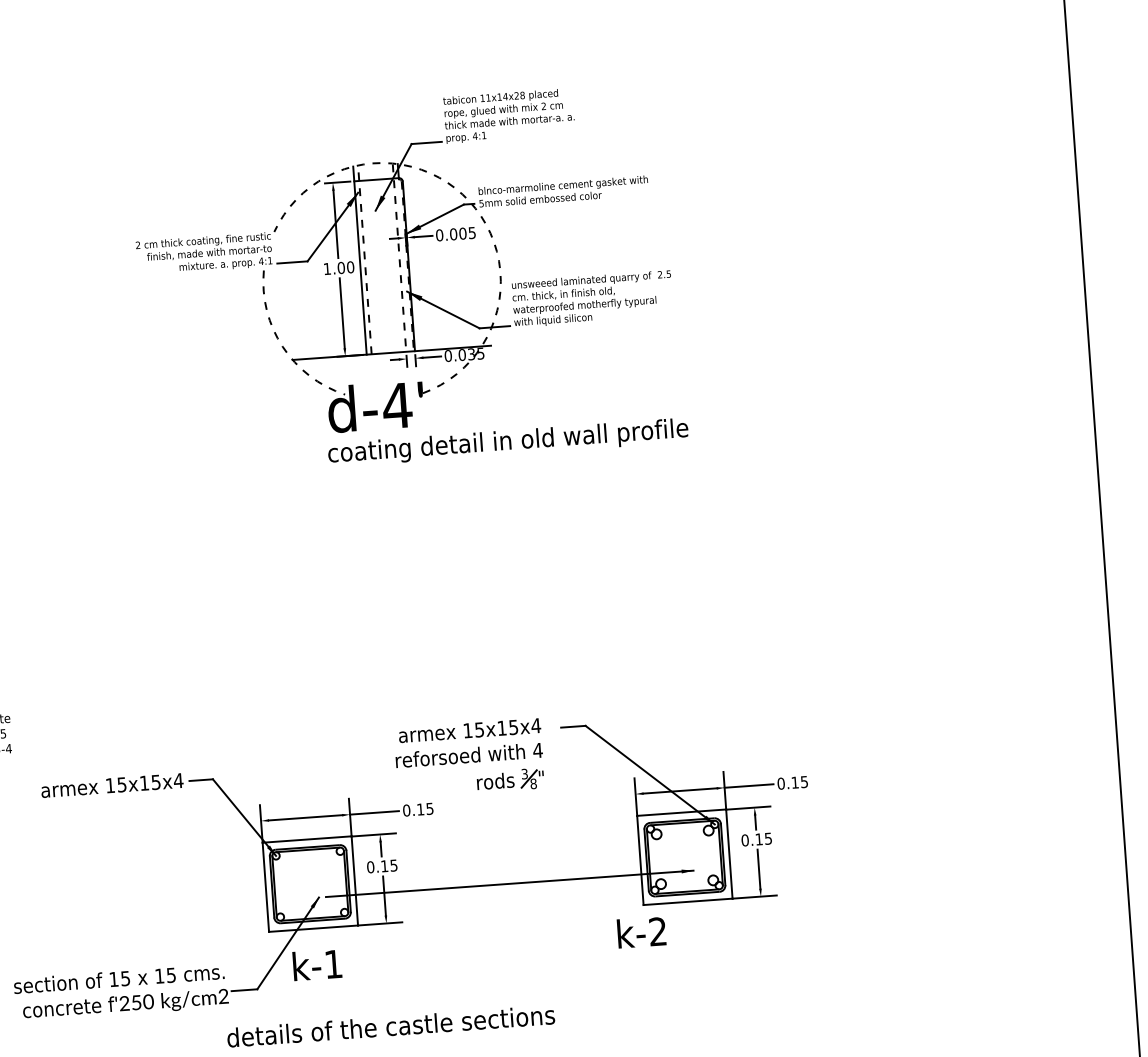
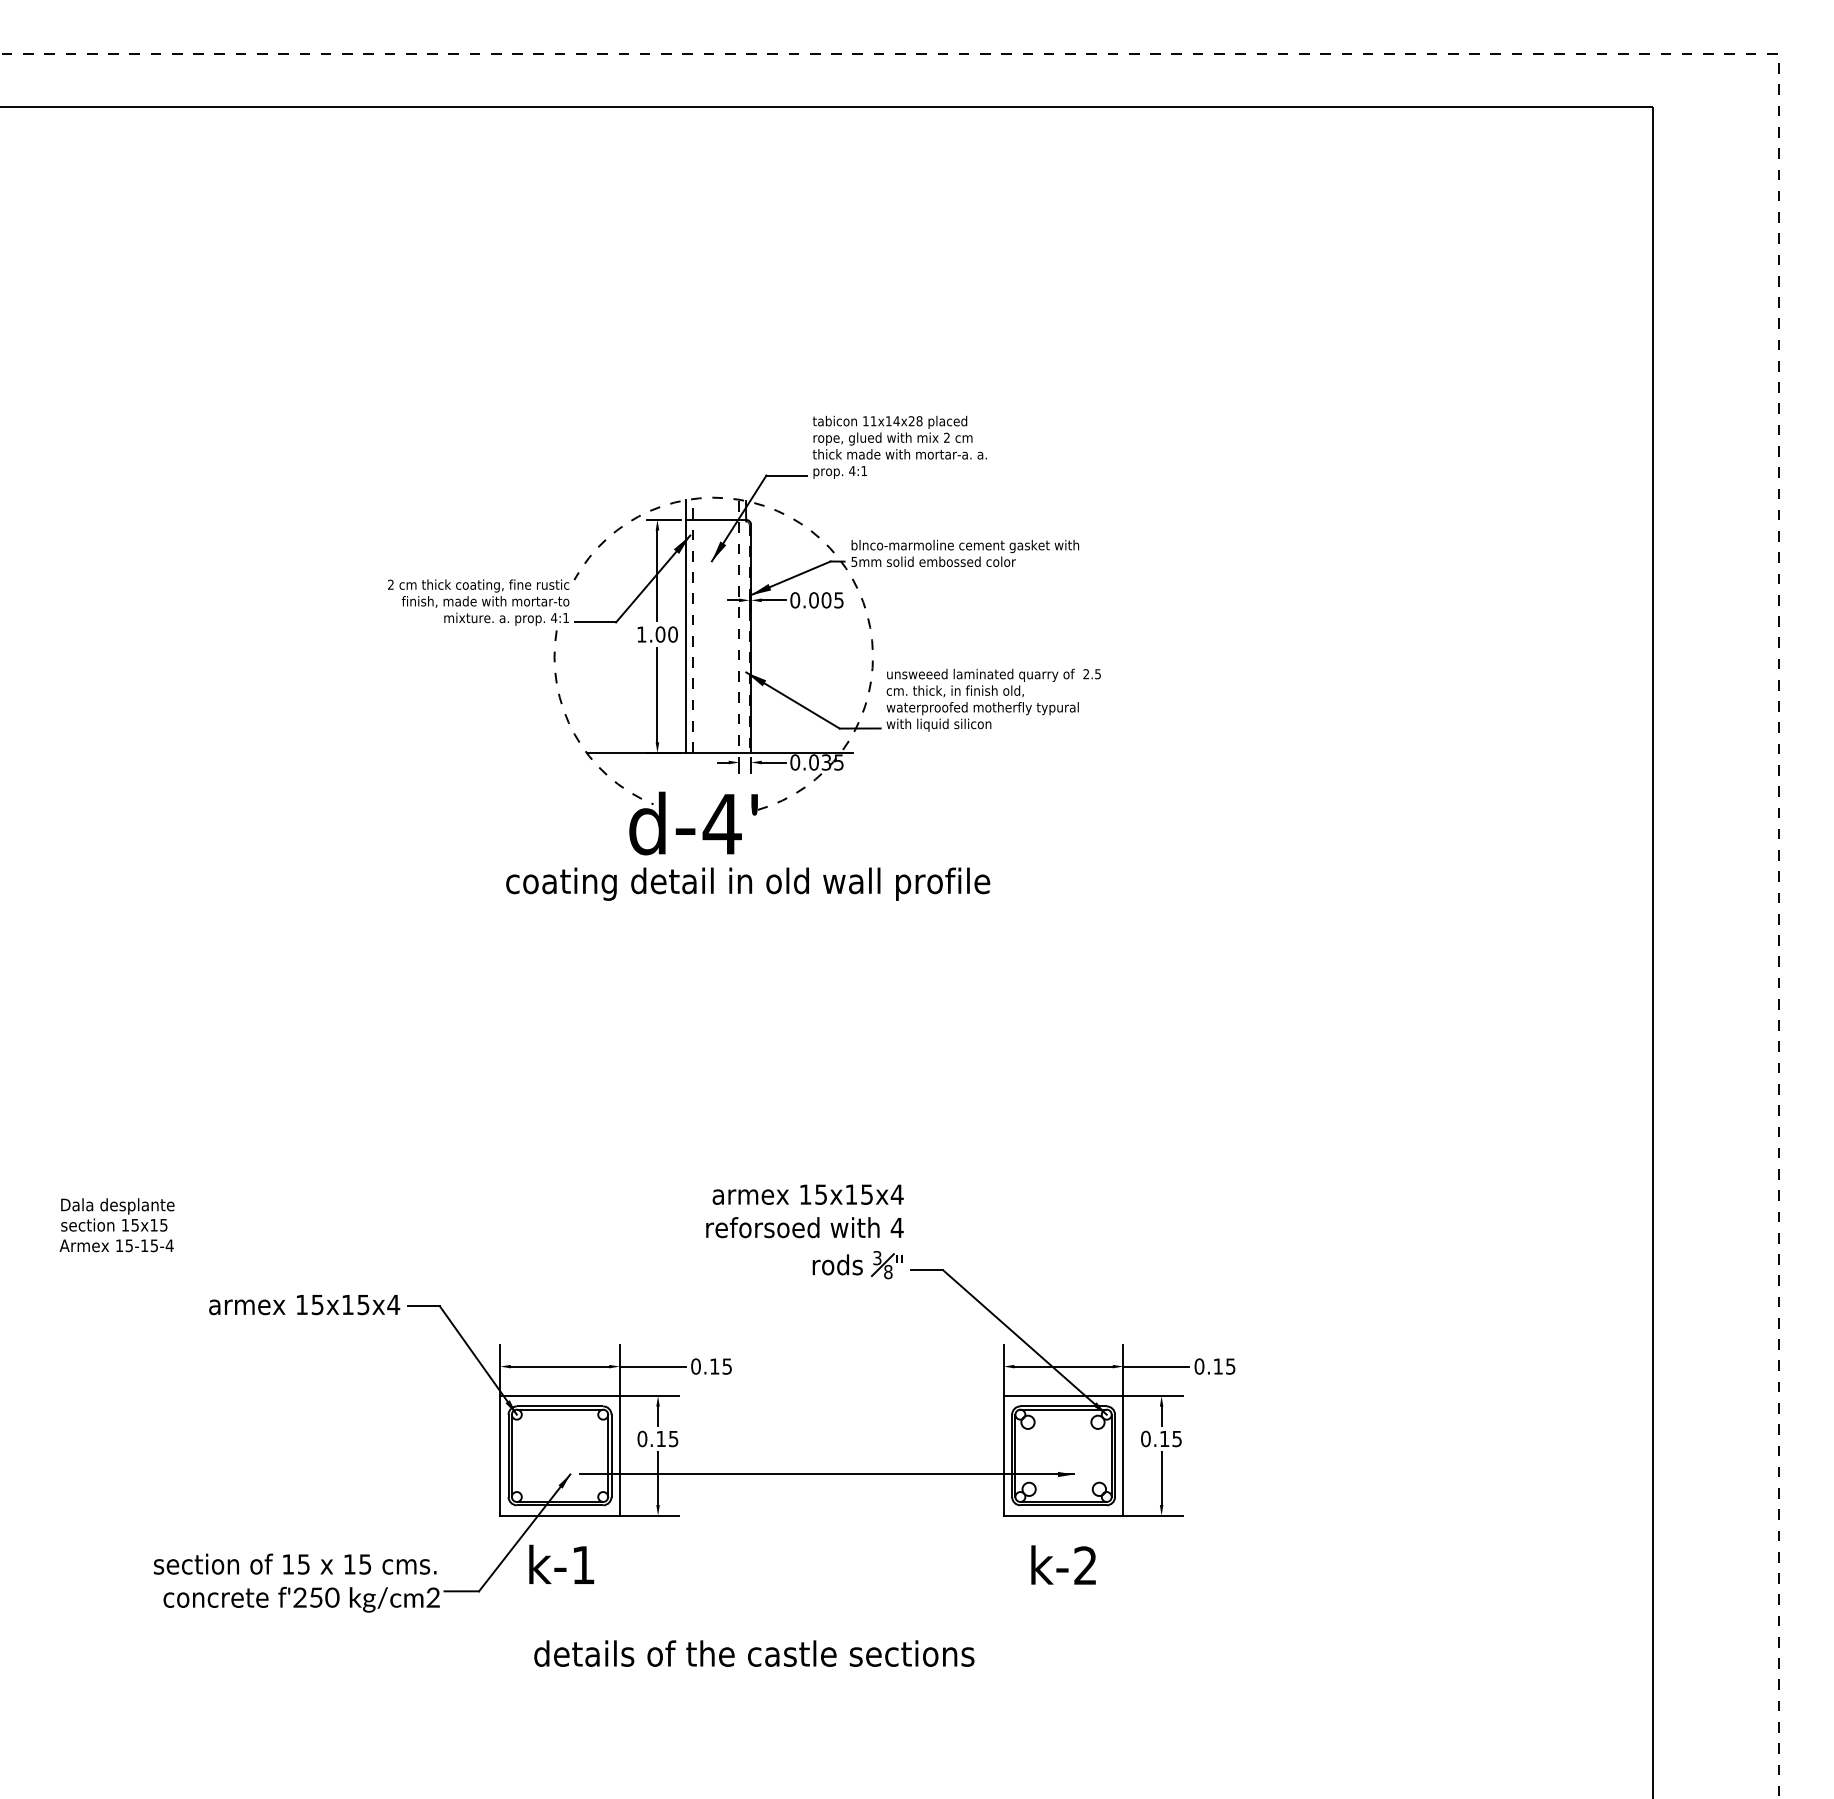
text: (508, 442) -> (748, 883), moved
part: (469, 758) -> (804, 1231), moved
text: (641, 931) -> (1063, 1564), moved
text: (391, 1026) -> (754, 1653), moved

